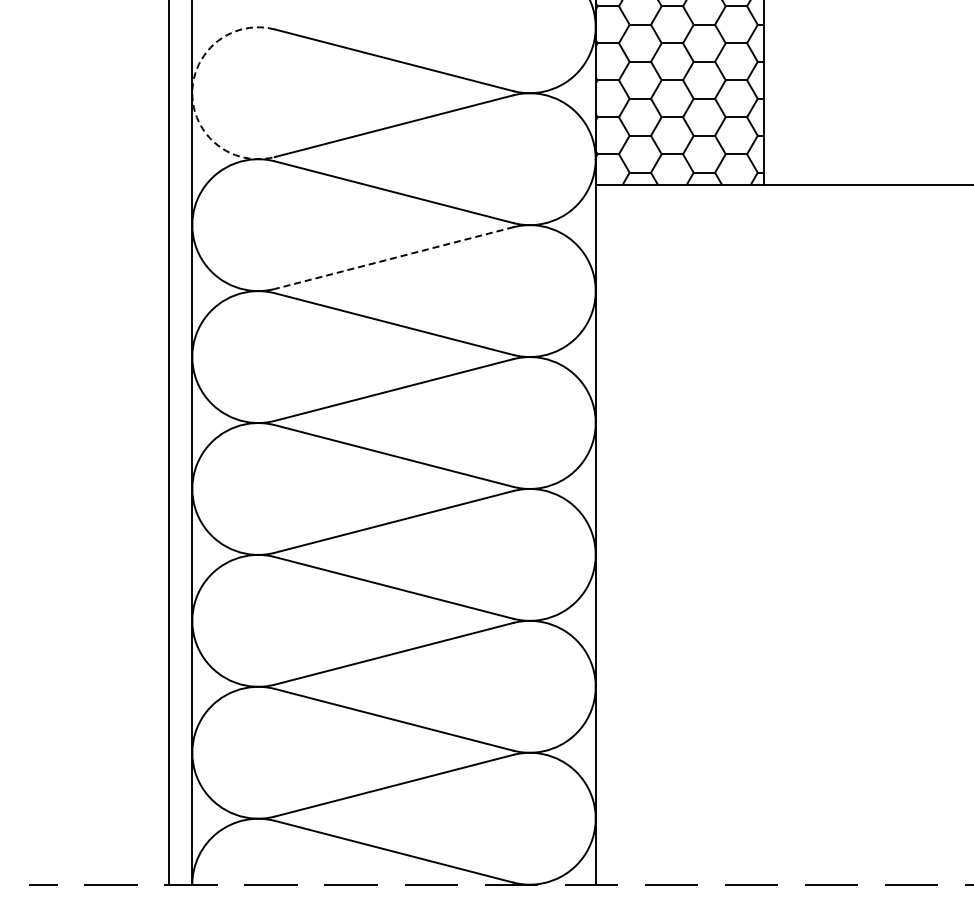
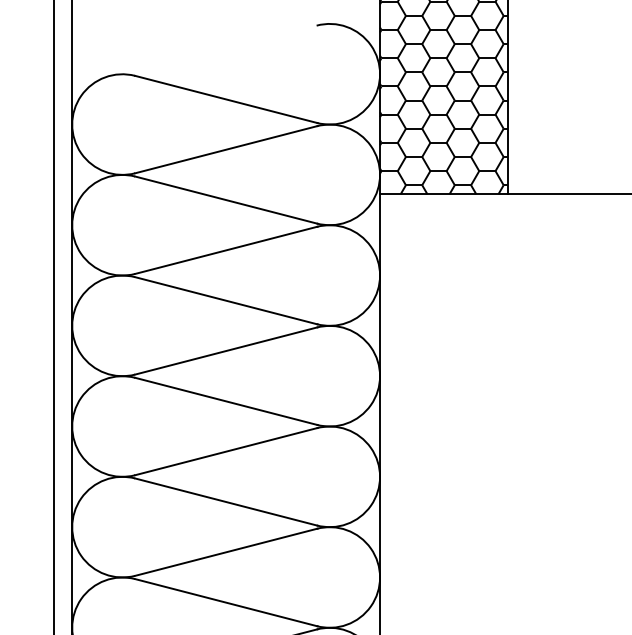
arc: (192, 93) -> (72, 124), dashed -> solid
line: (394, 258) -> (226, 250), dashed -> solid

